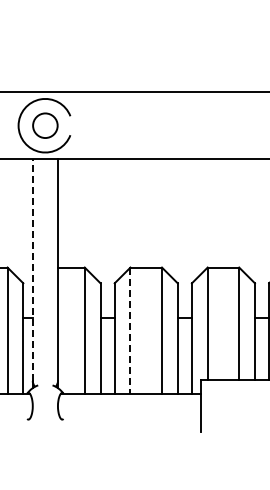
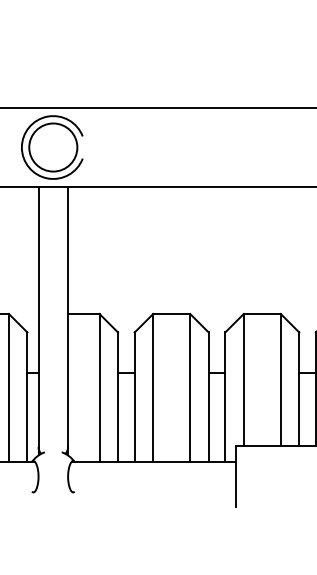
circle: (44, 125) -> (52, 147), size x1.67
line: (32, 270) -> (38, 317), dashed -> solid
line: (130, 331) -> (153, 389), dashed -> solid

